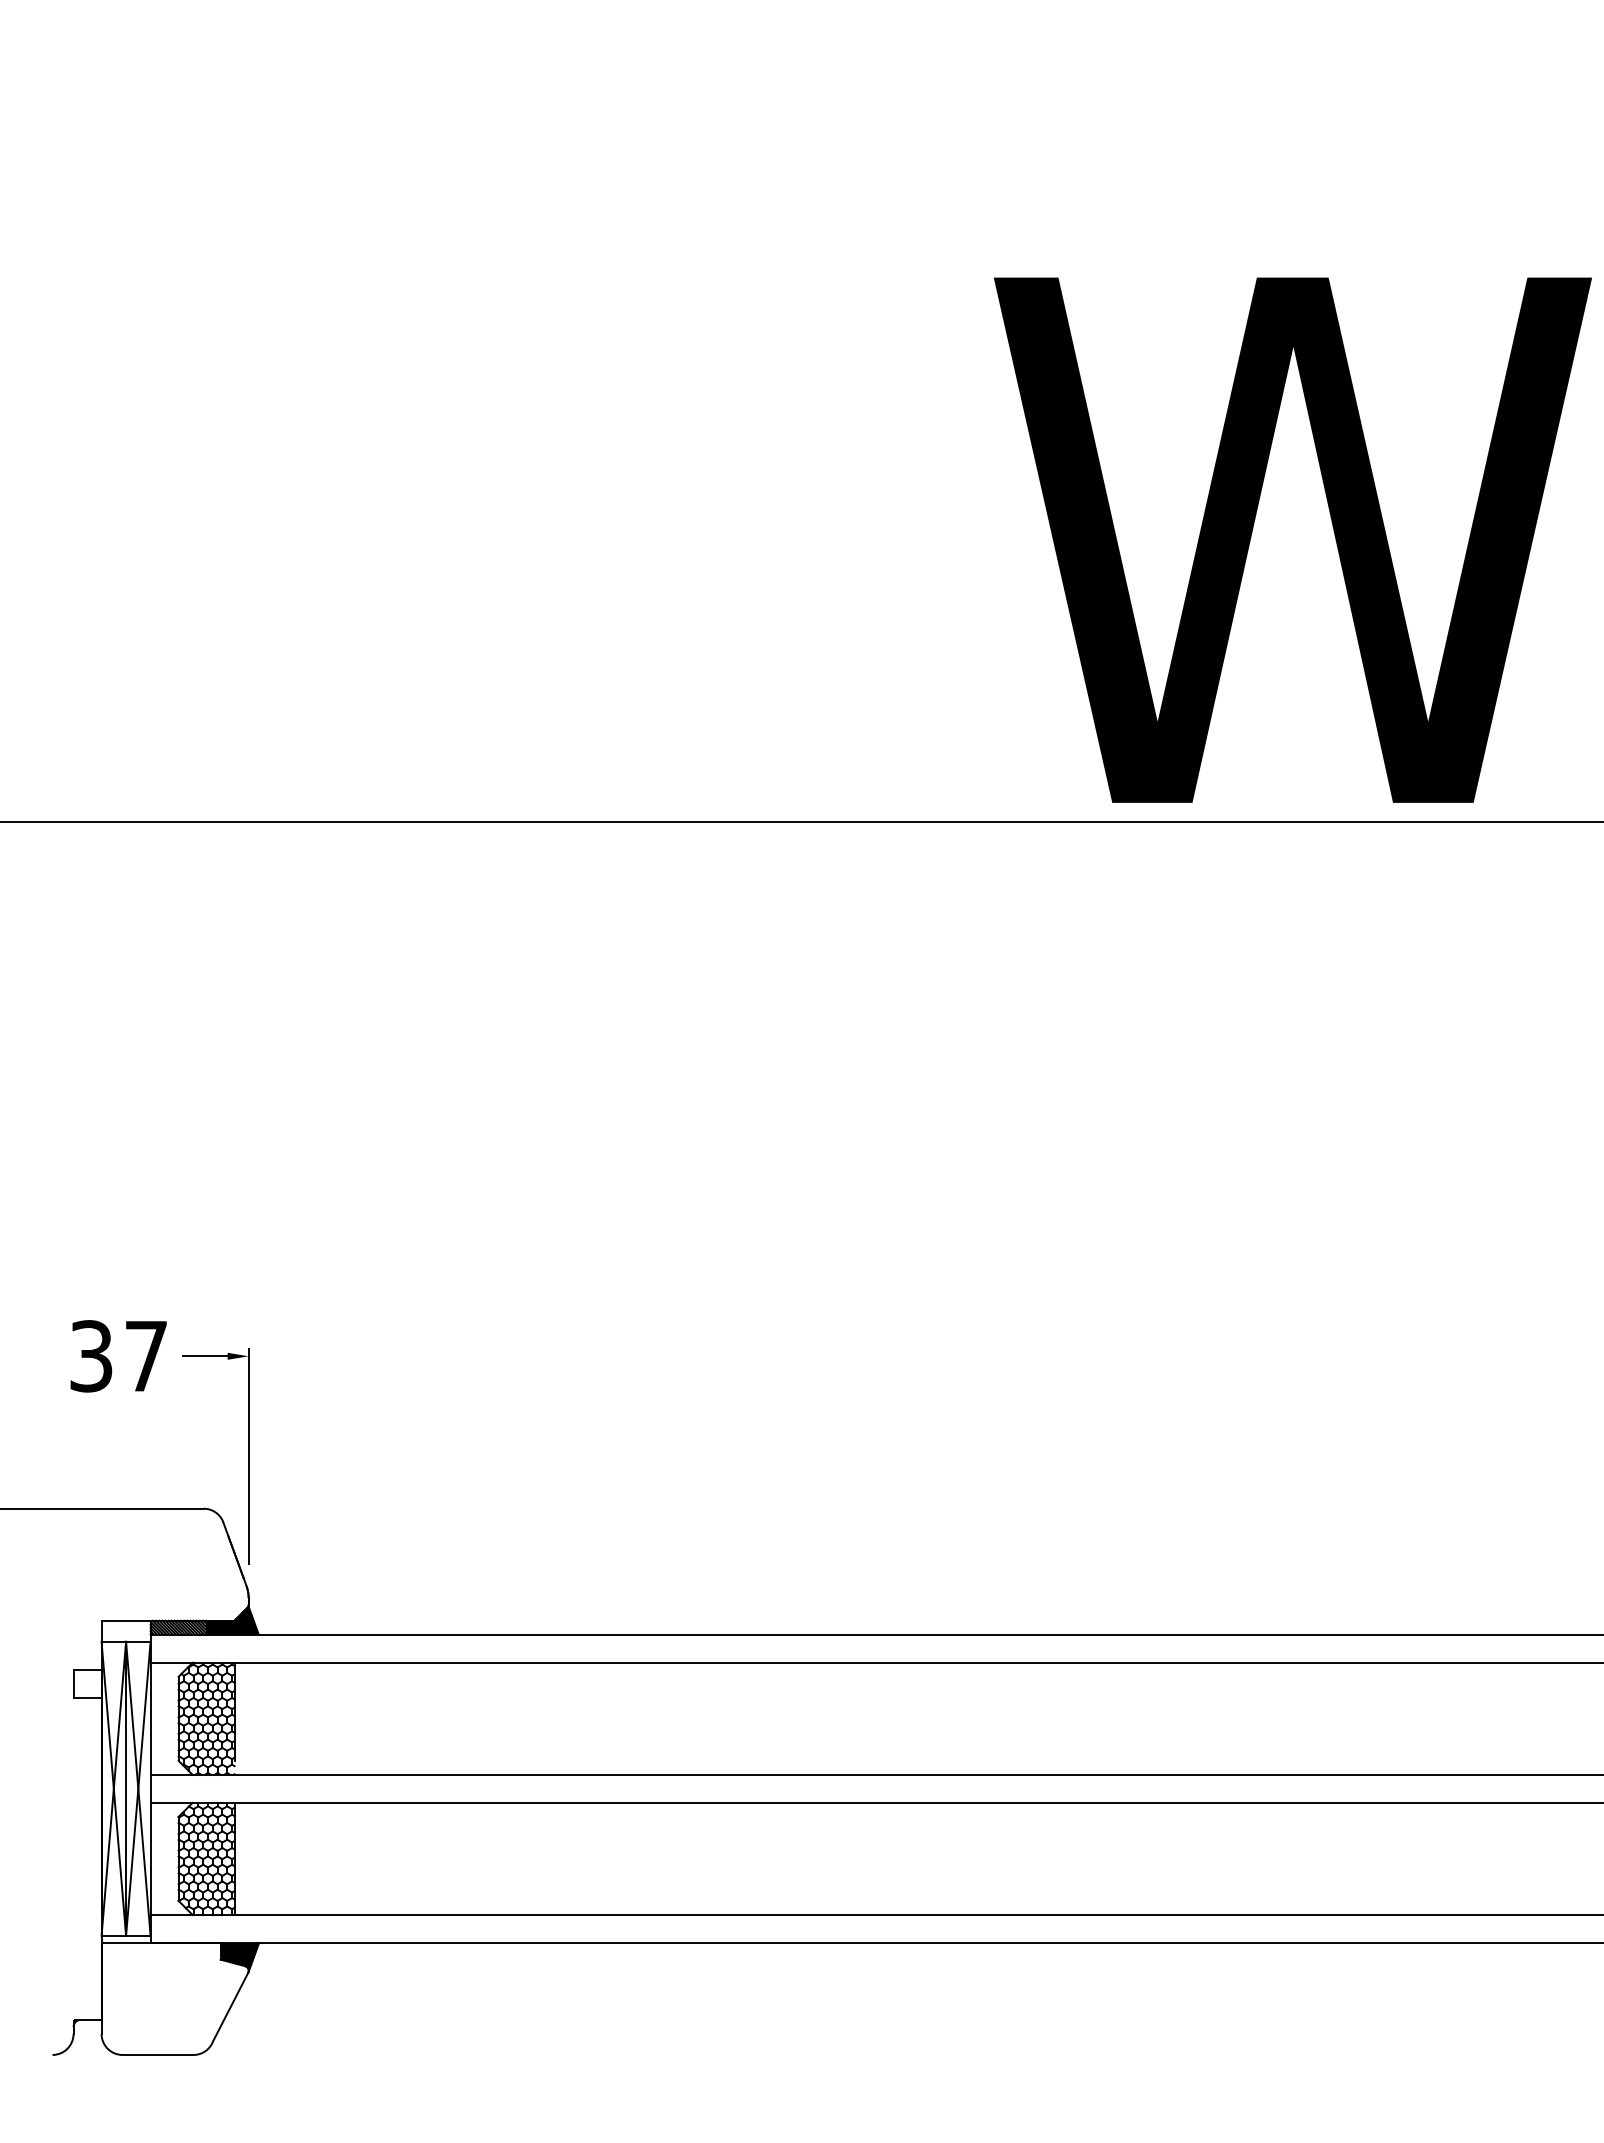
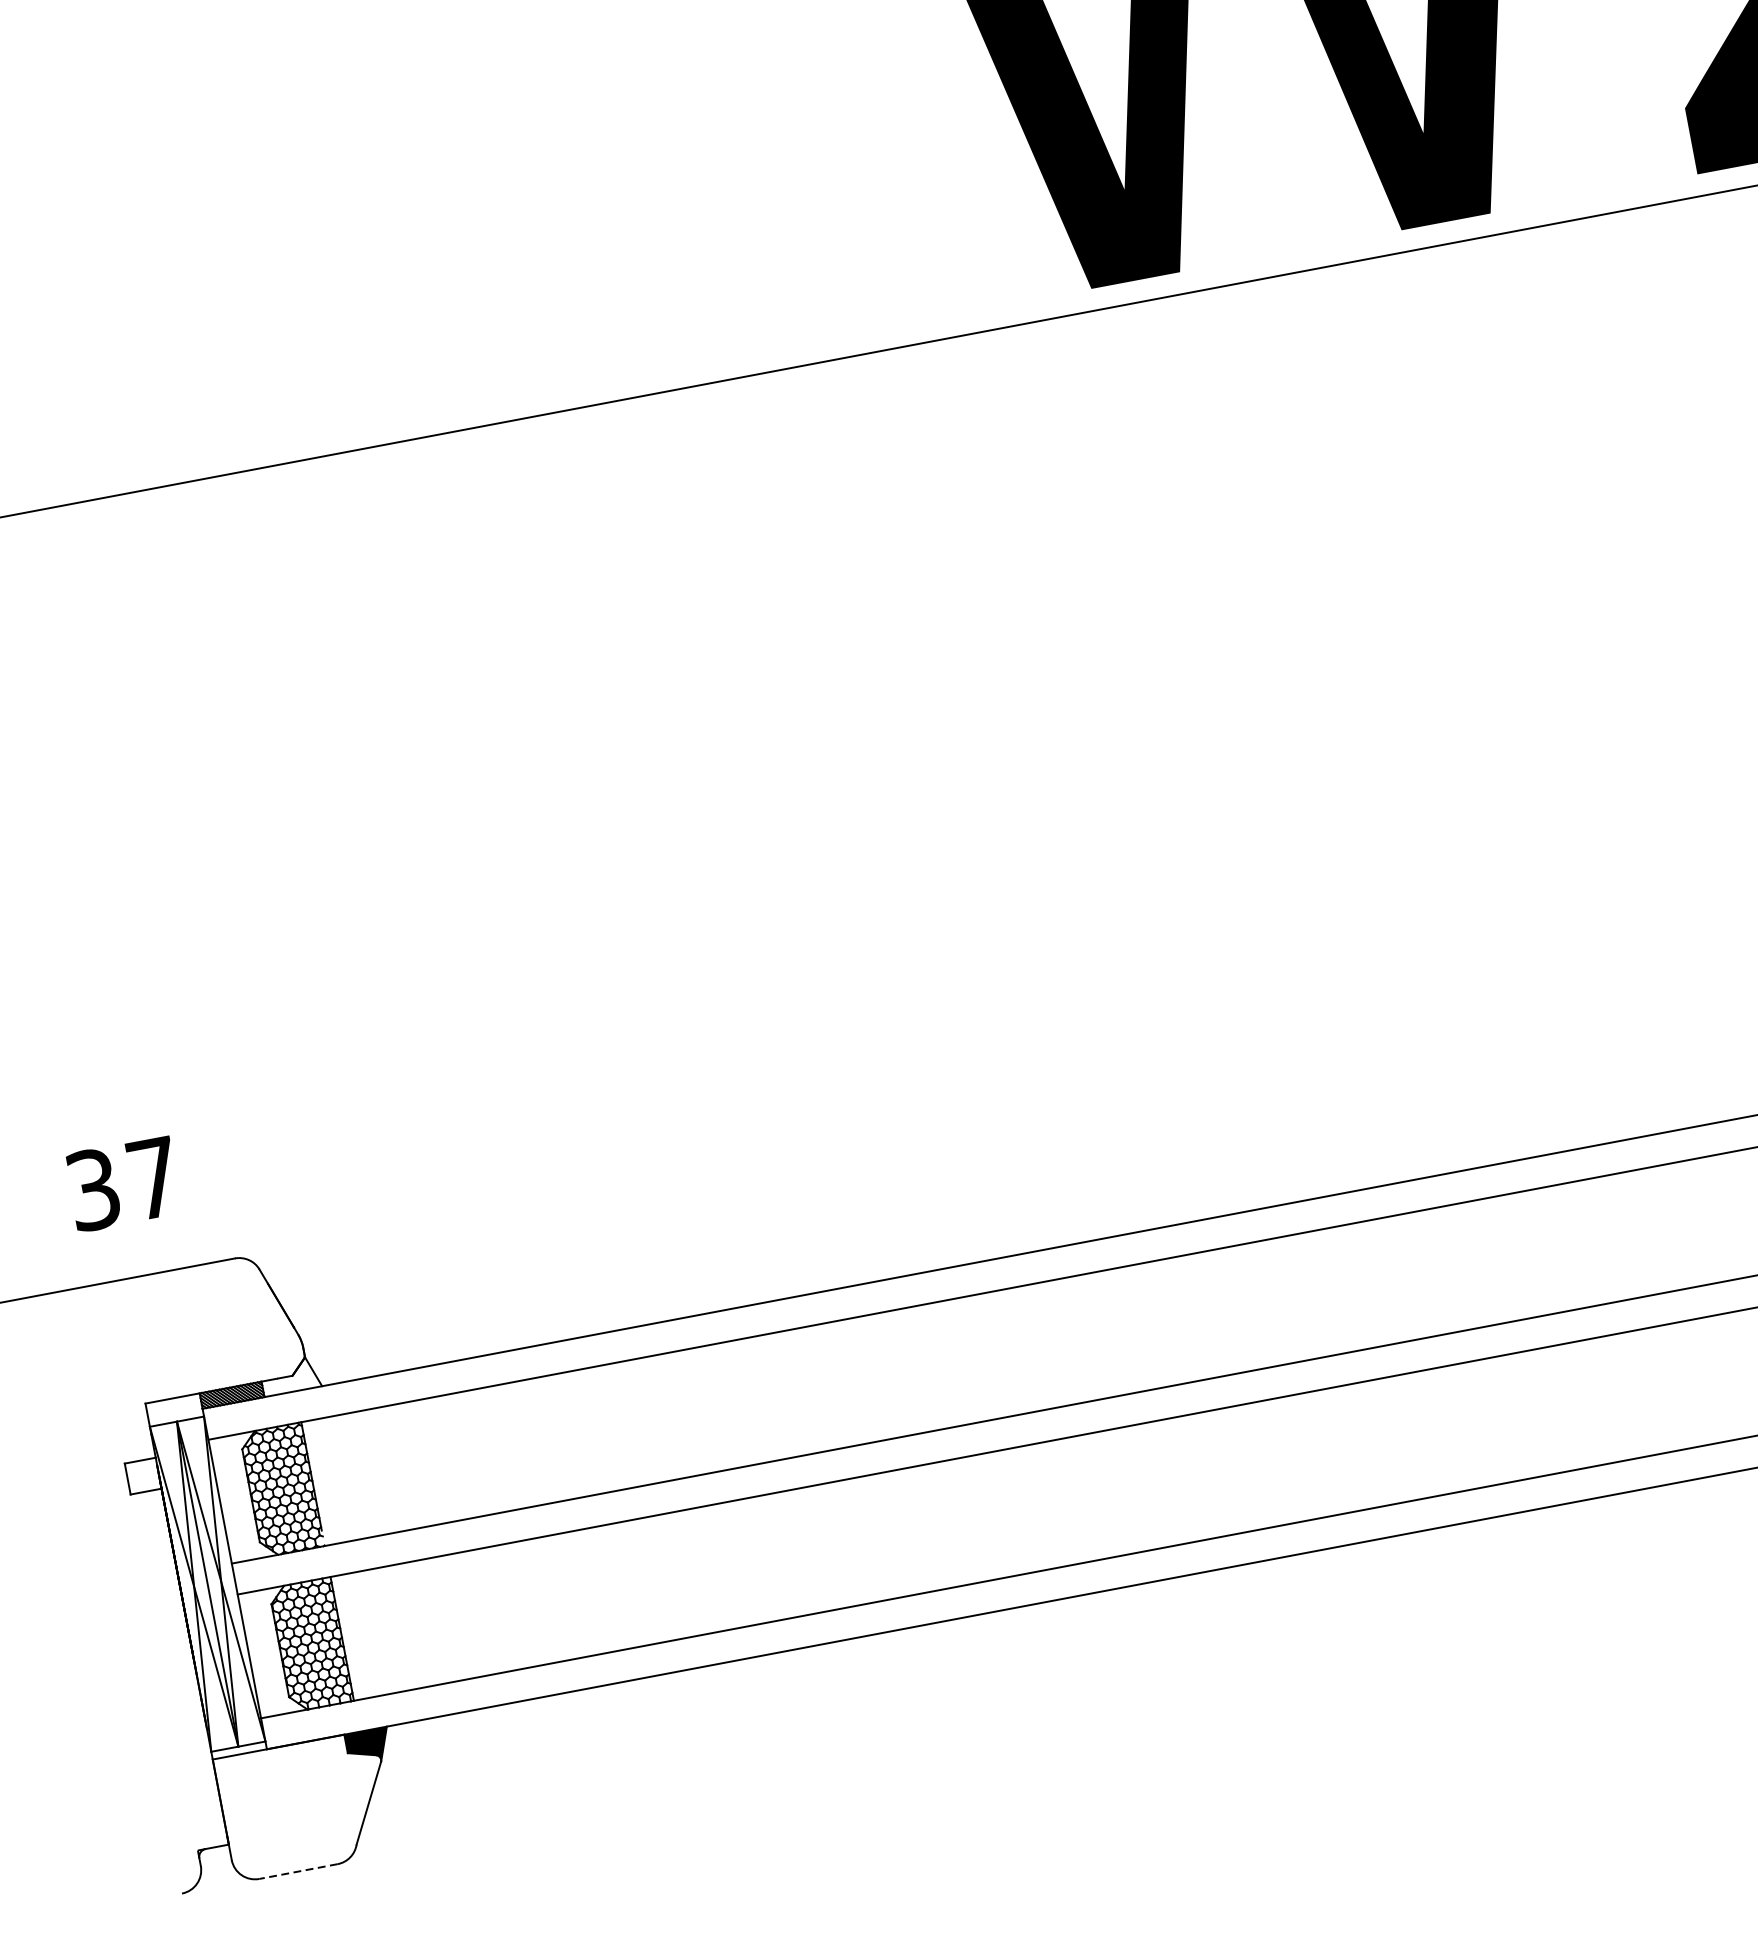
text: (118, 1356) -> (123, 1184), moved
part: (248, 1456) -> (273, 1191), removed
fill: (232, 1620) -> (290, 1375), removed
line: (157, 2054) -> (297, 1871), solid -> dashed

